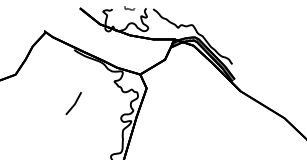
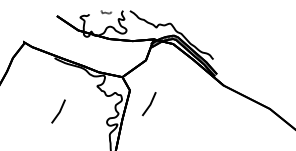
line: (165, 103) -> (149, 103), added

